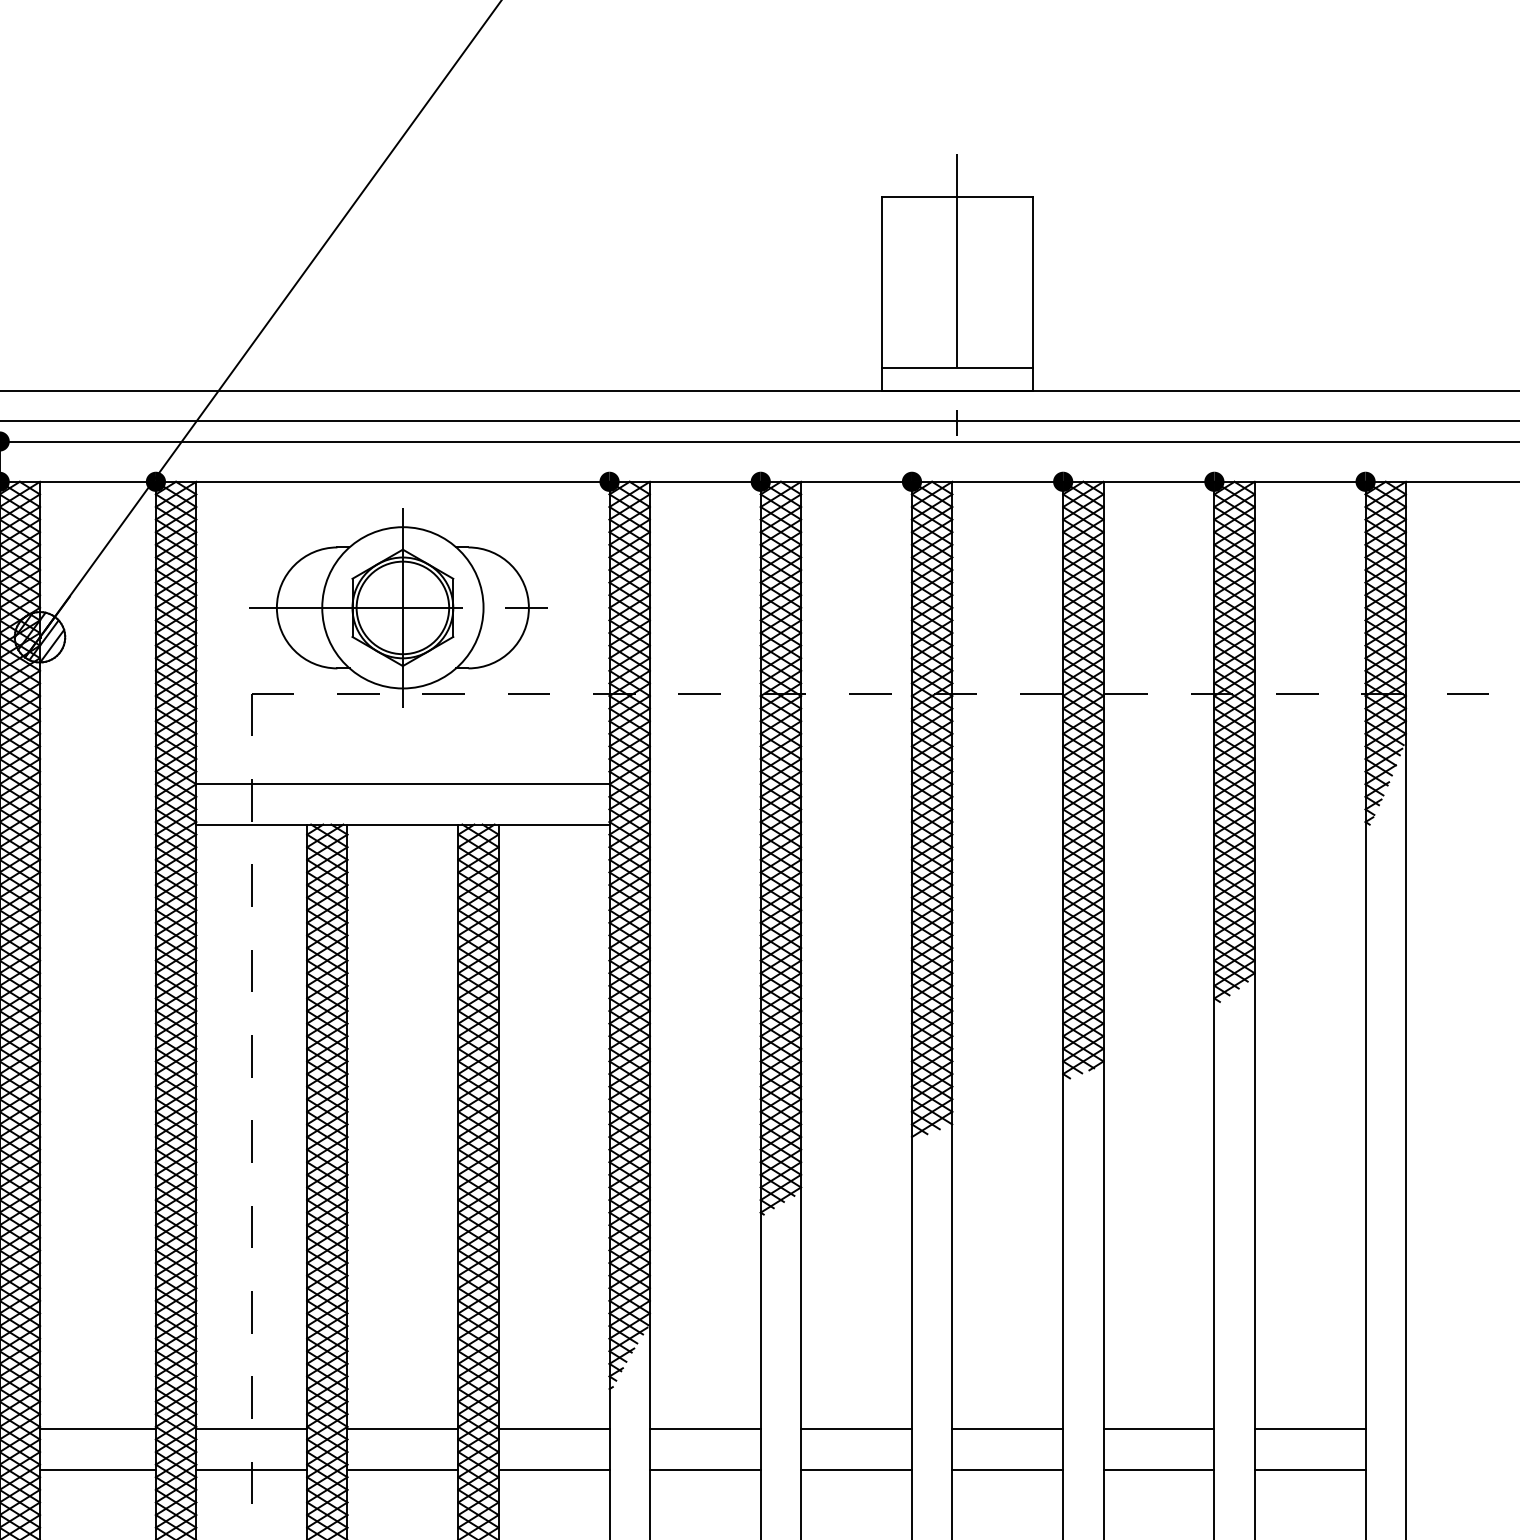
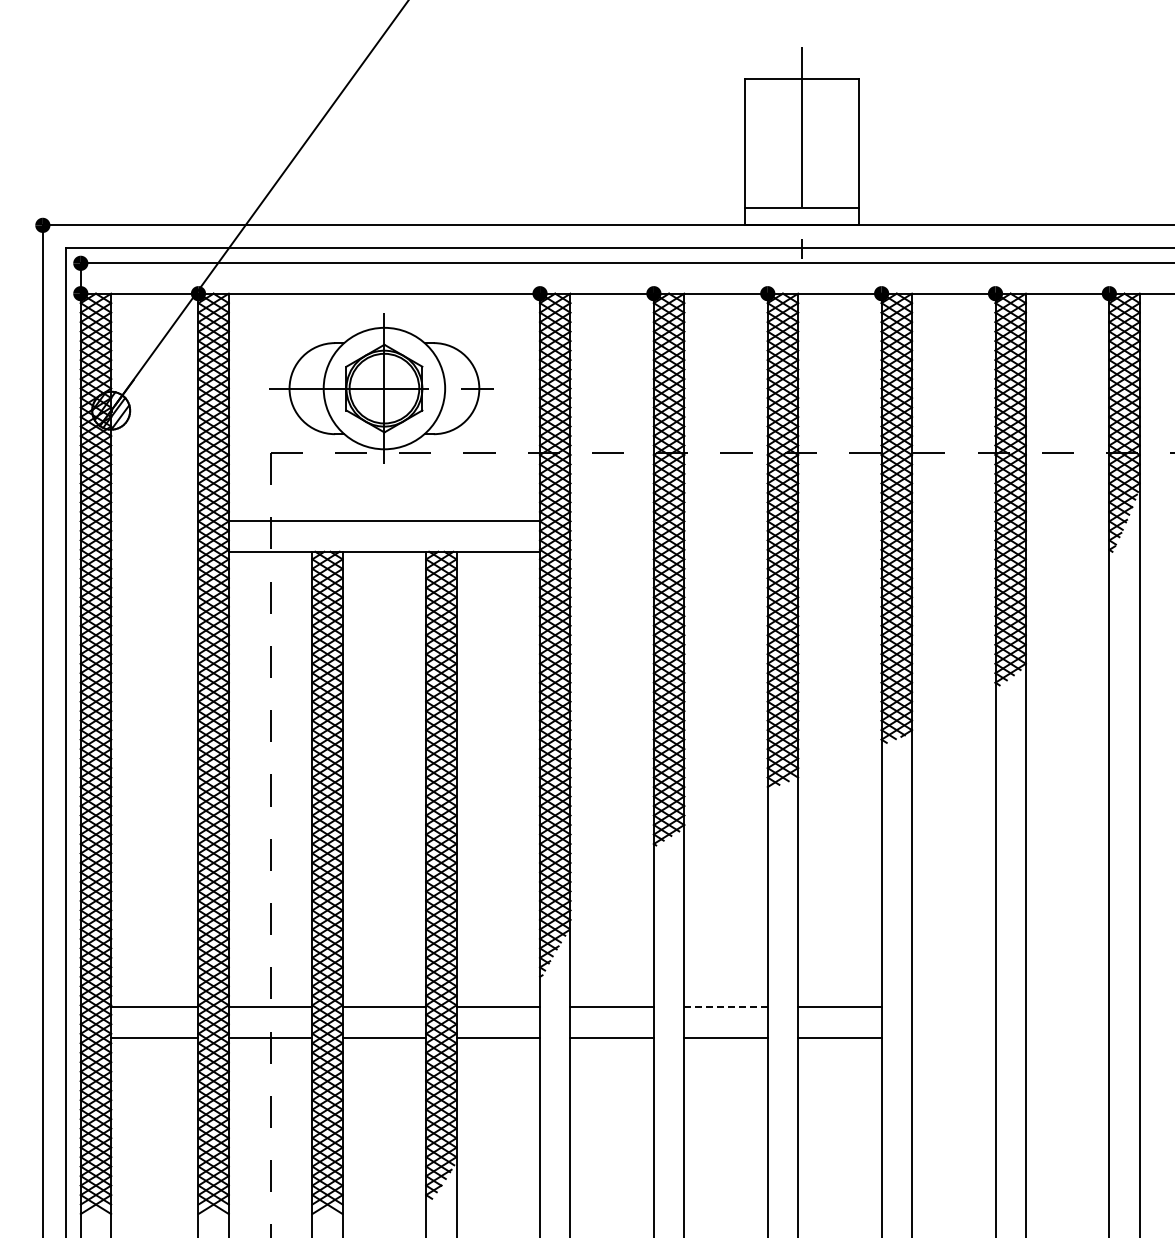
line: (857, 1429) -> (726, 1007), solid -> dashed
line: (1158, 1429) -> (953, 1007), removed
line: (1310, 1429) -> (1067, 1007), removed
line: (1158, 1469) -> (953, 1037), removed
line: (1310, 1469) -> (1067, 1037), removed

